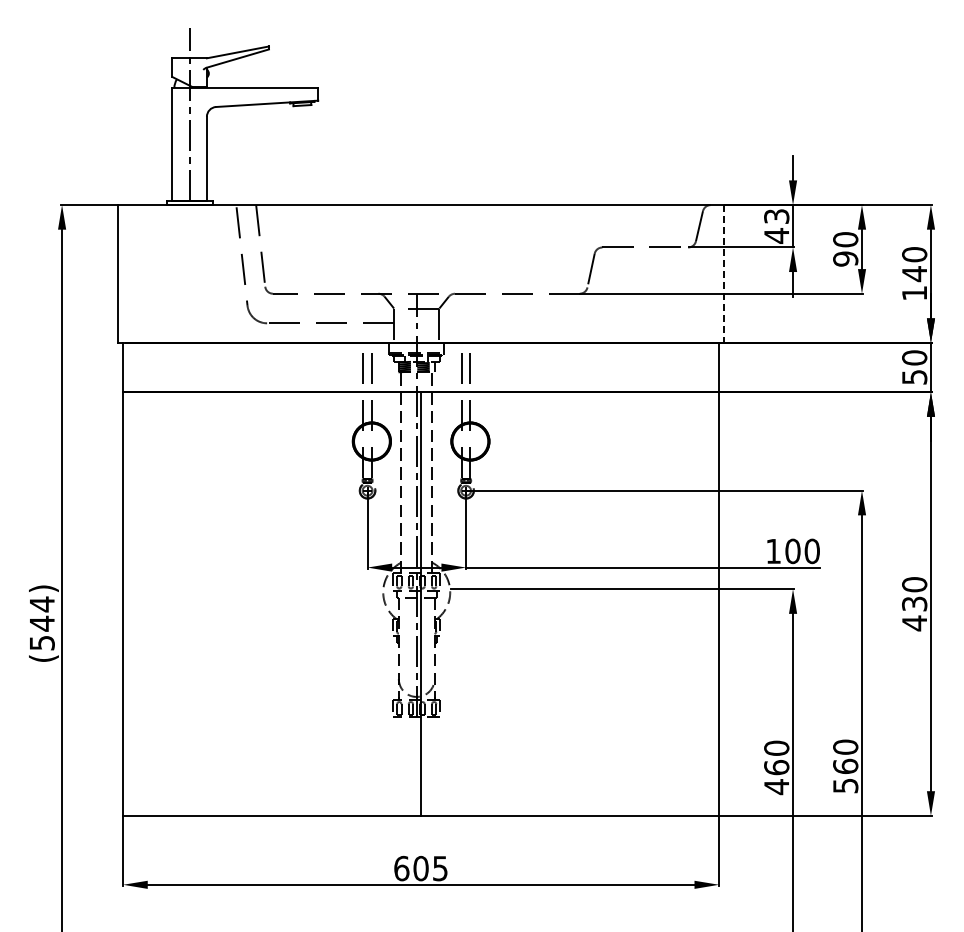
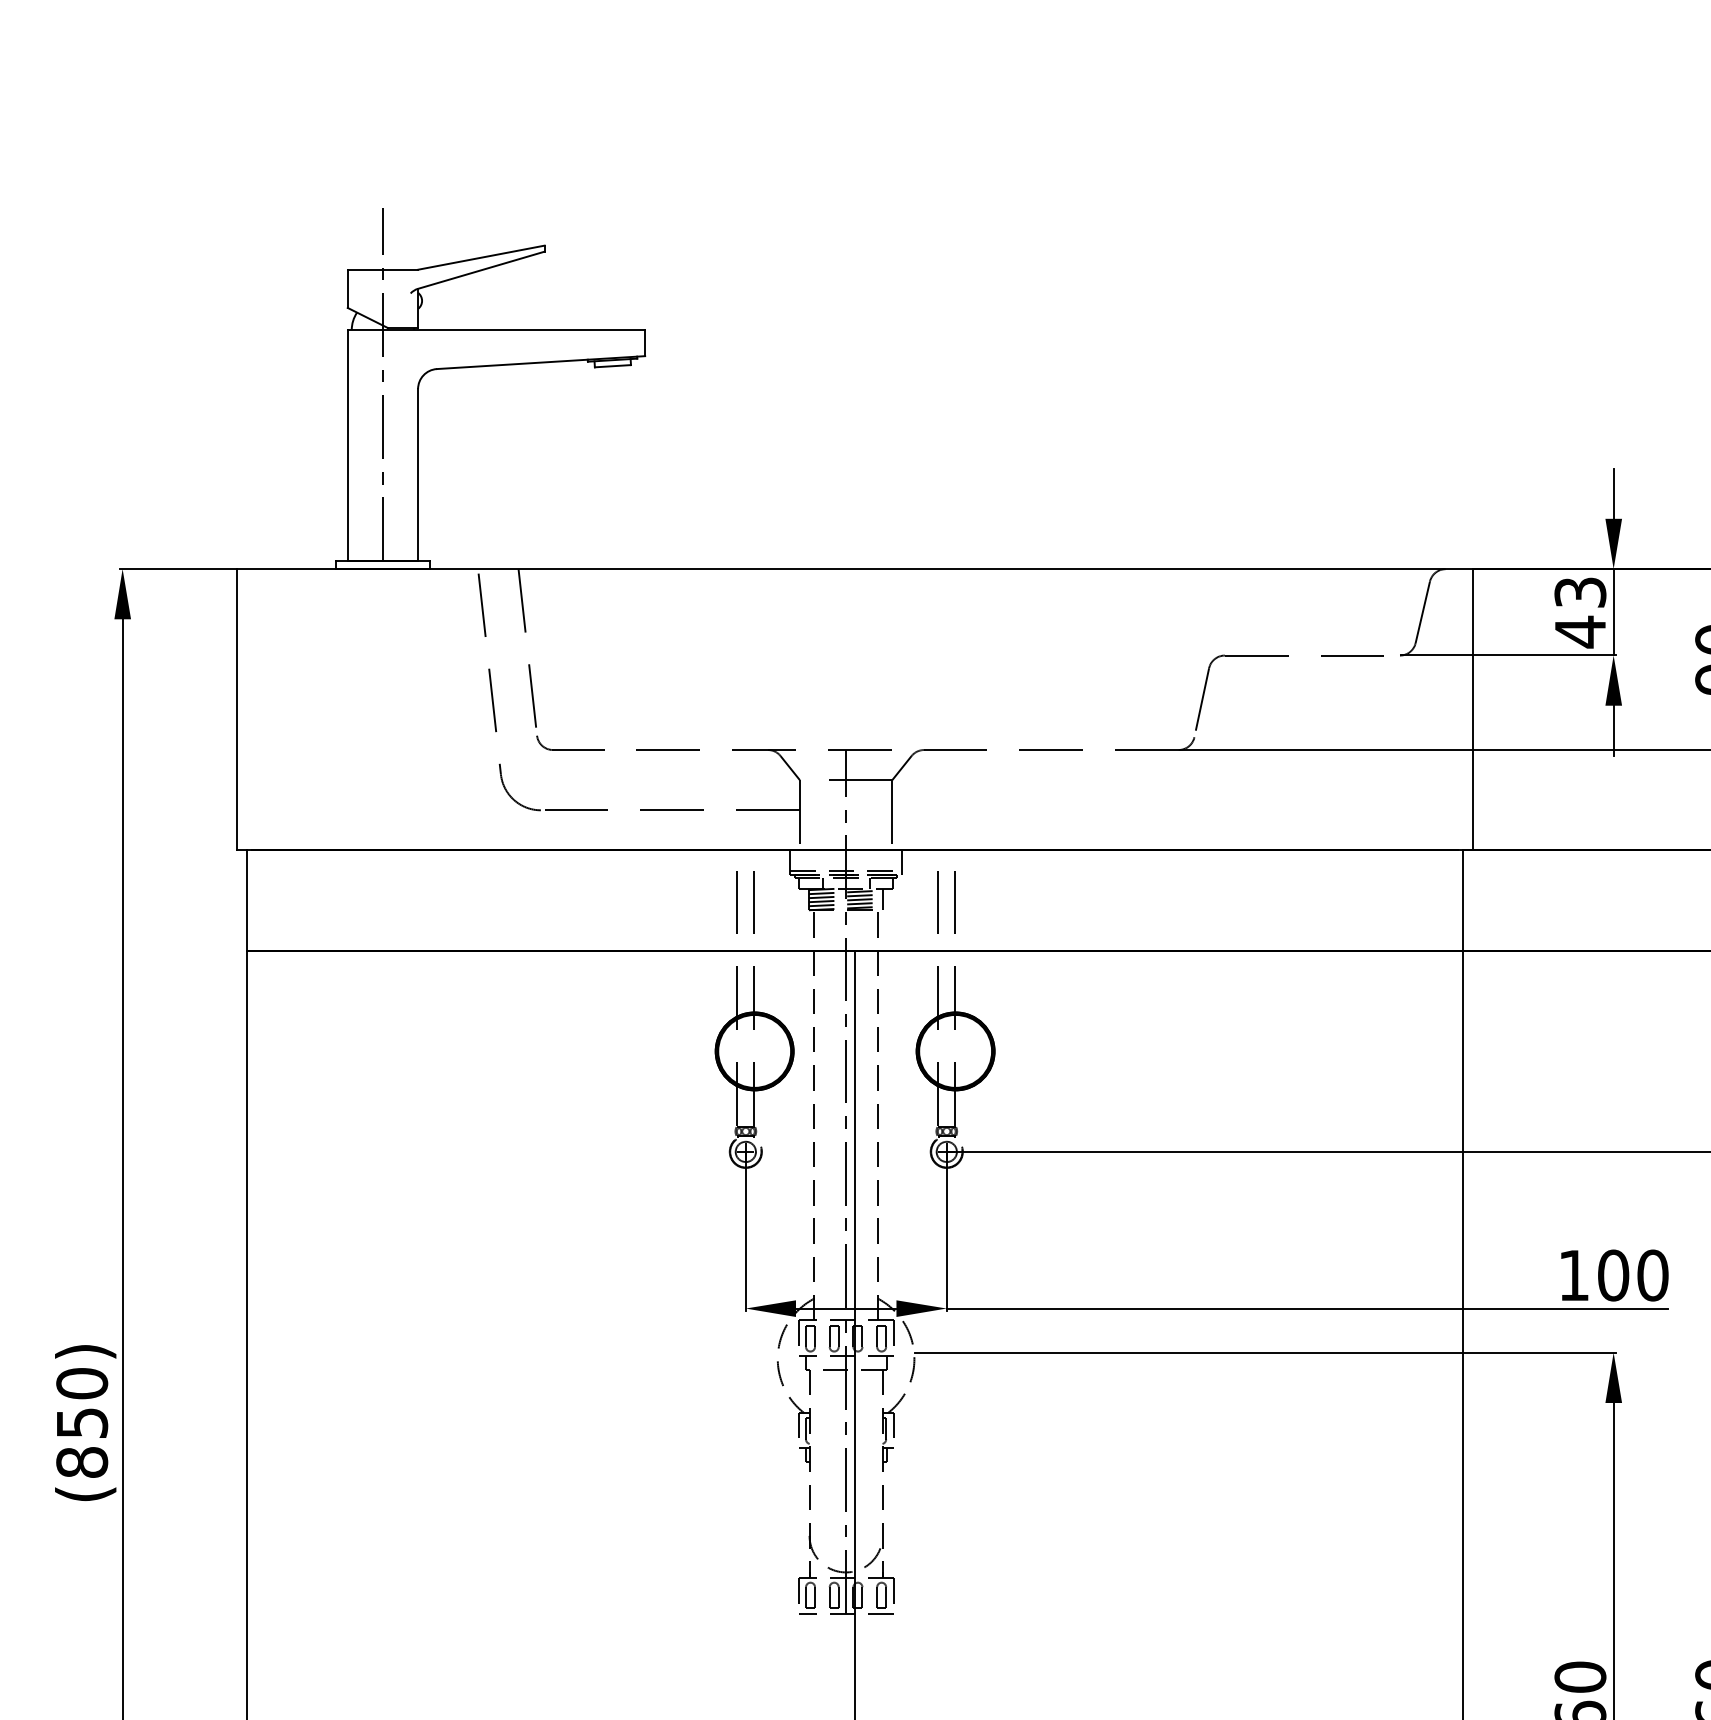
line: (724, 274) -> (1473, 710), dashed -> solid
text: (41, 623) -> (80, 1422), (544) -> (850)

